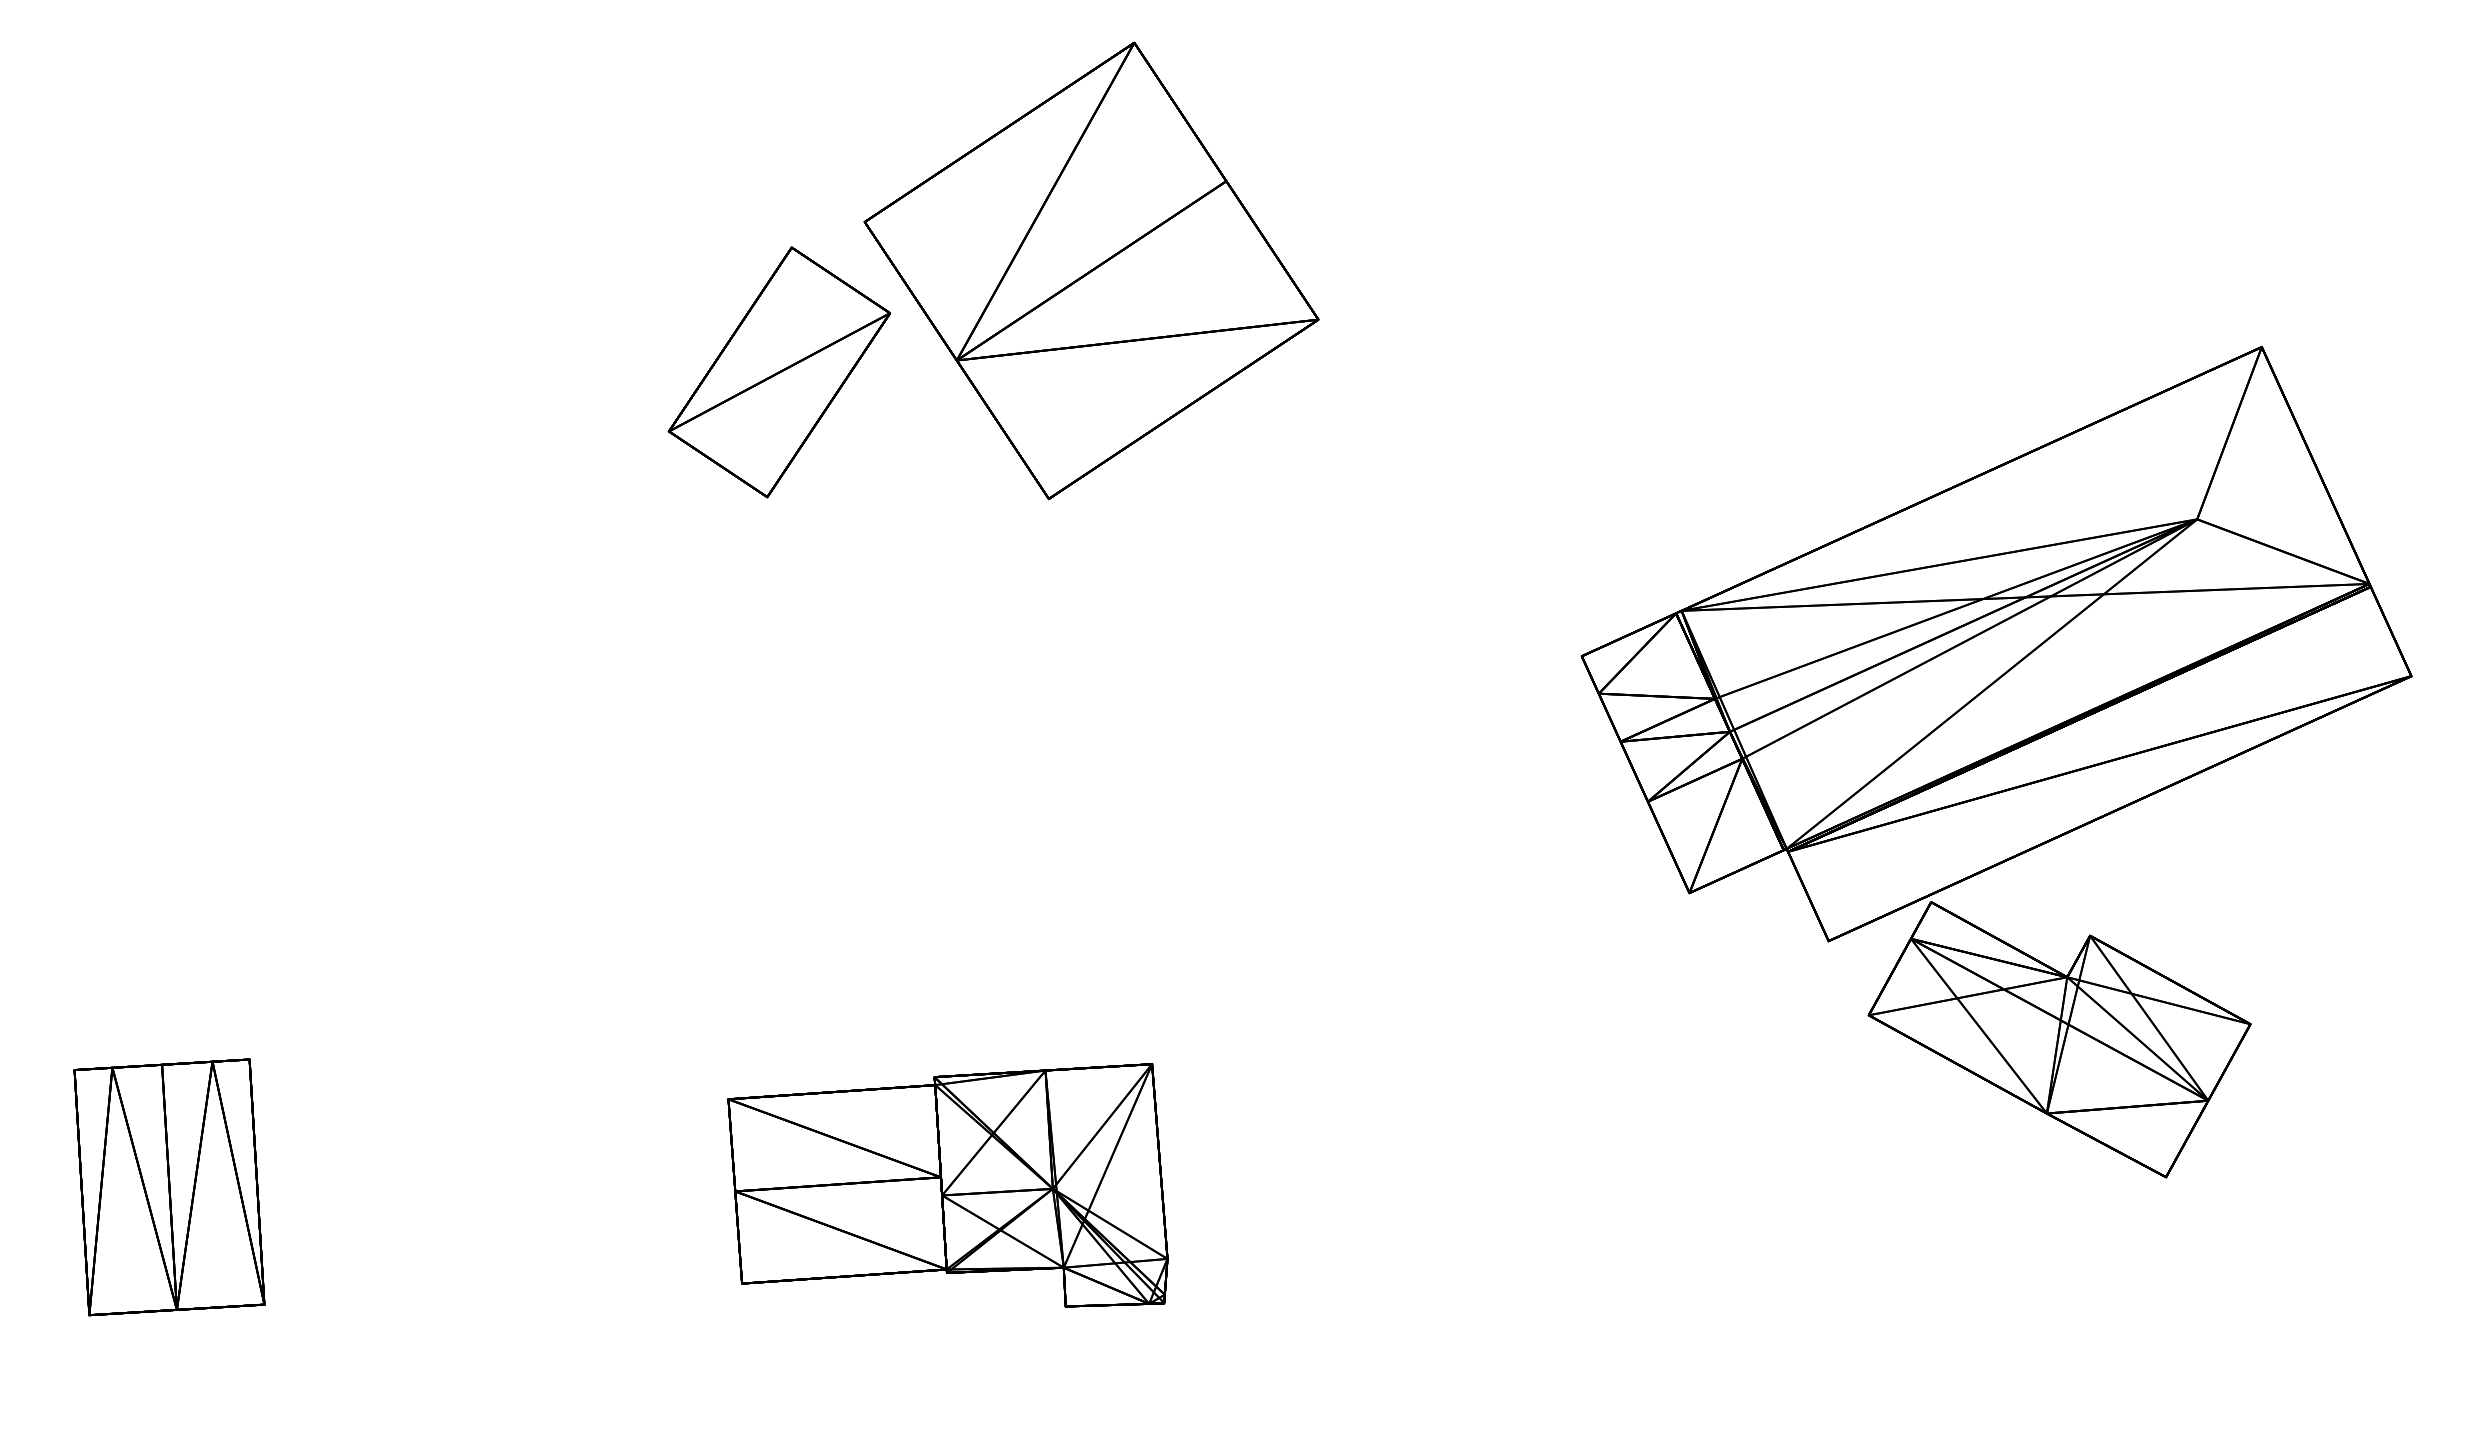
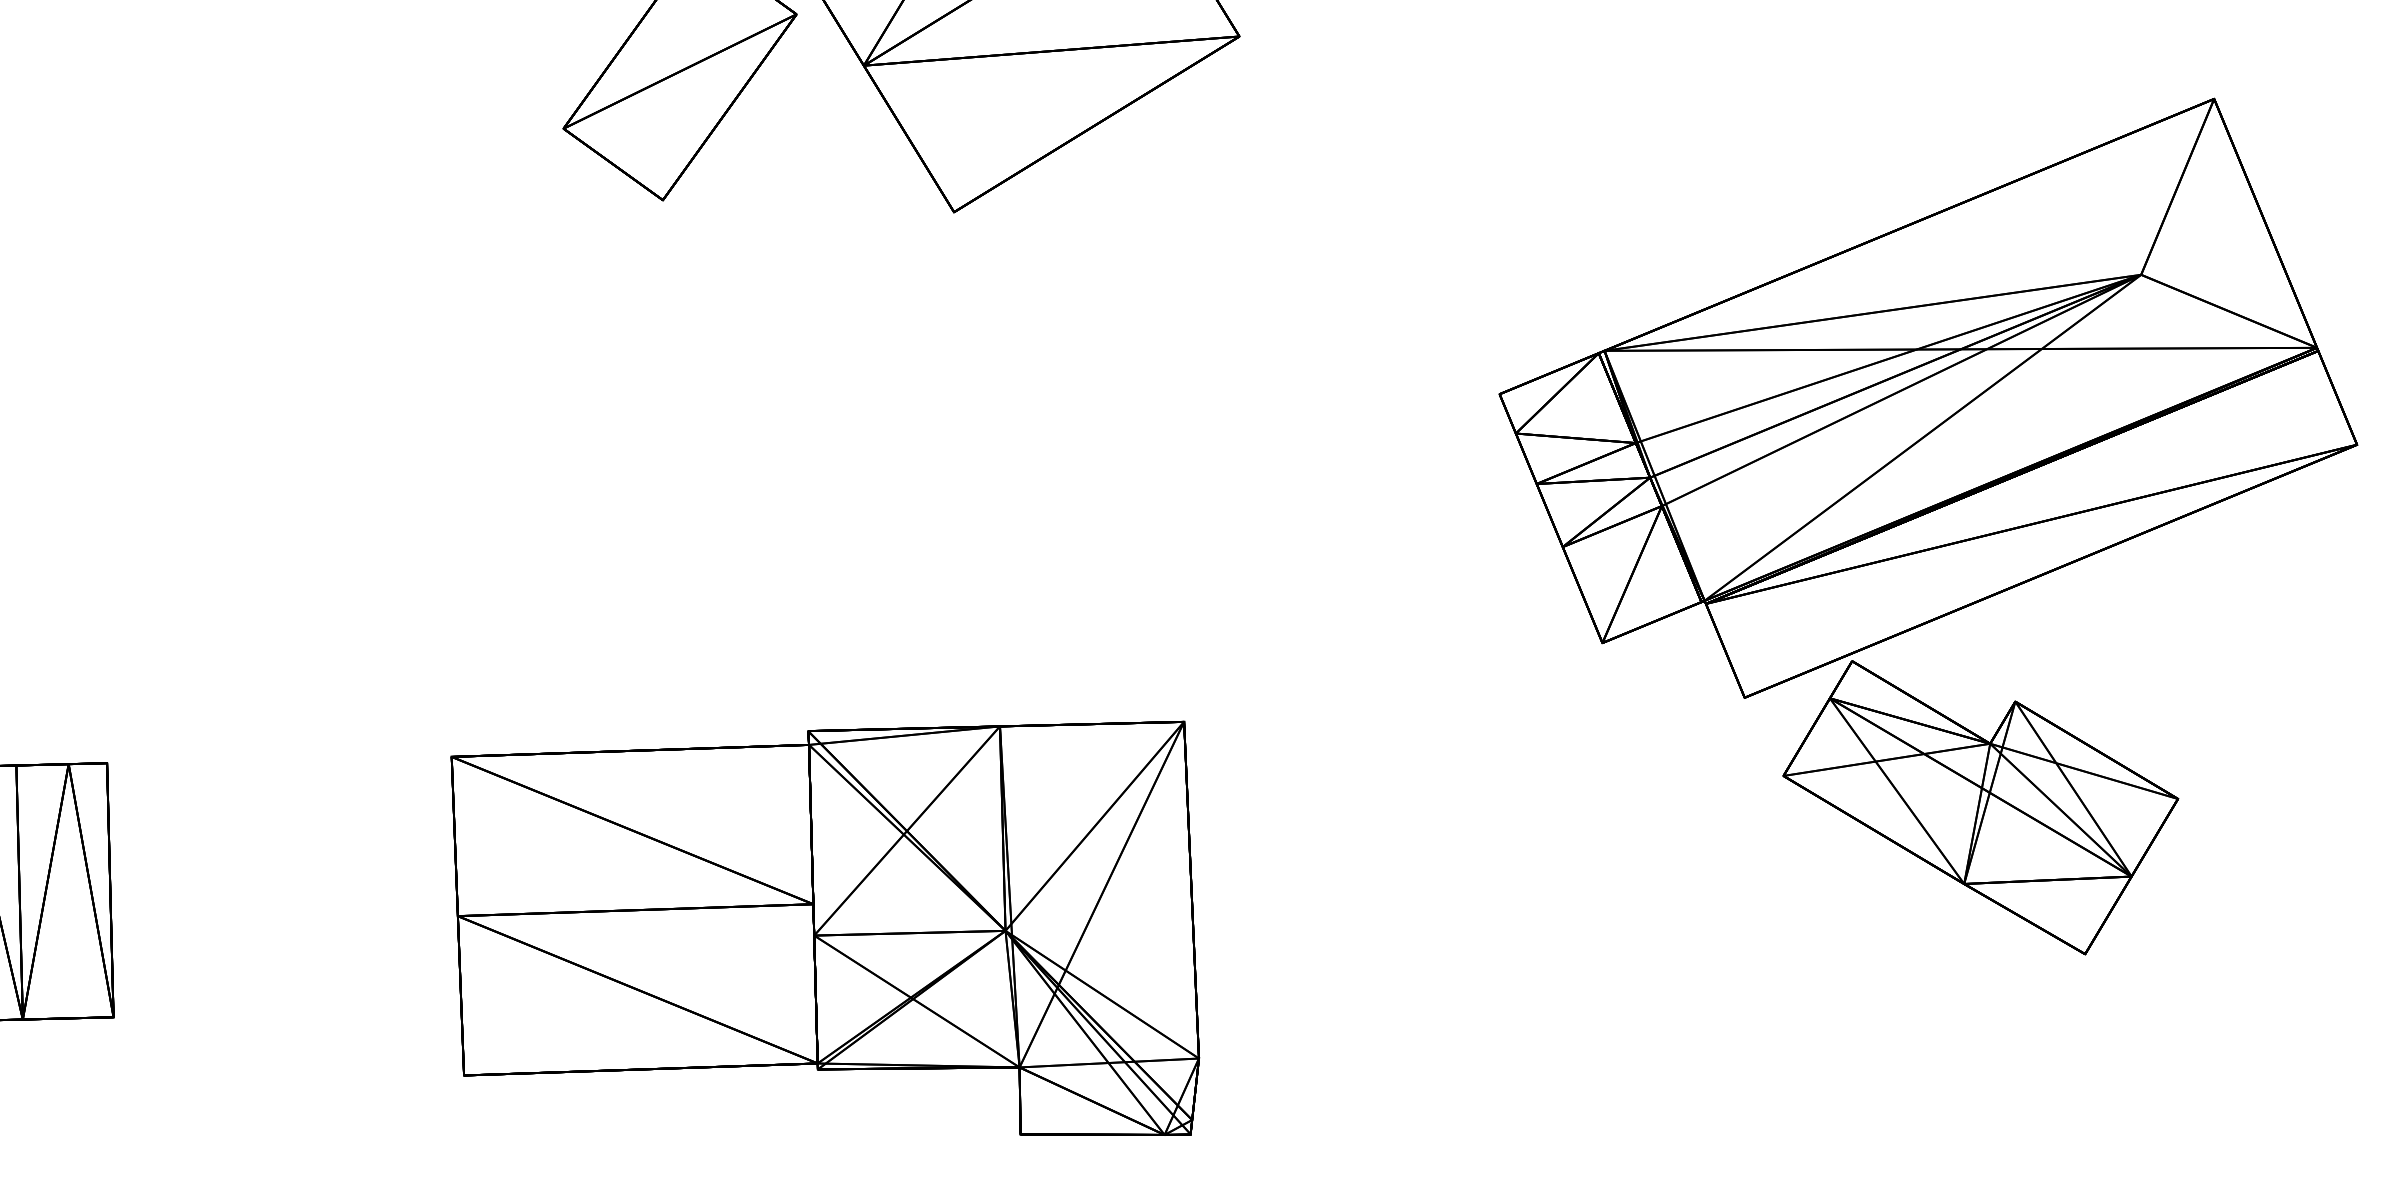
part: (947, 1185) -> (824, 918), size x1.67

